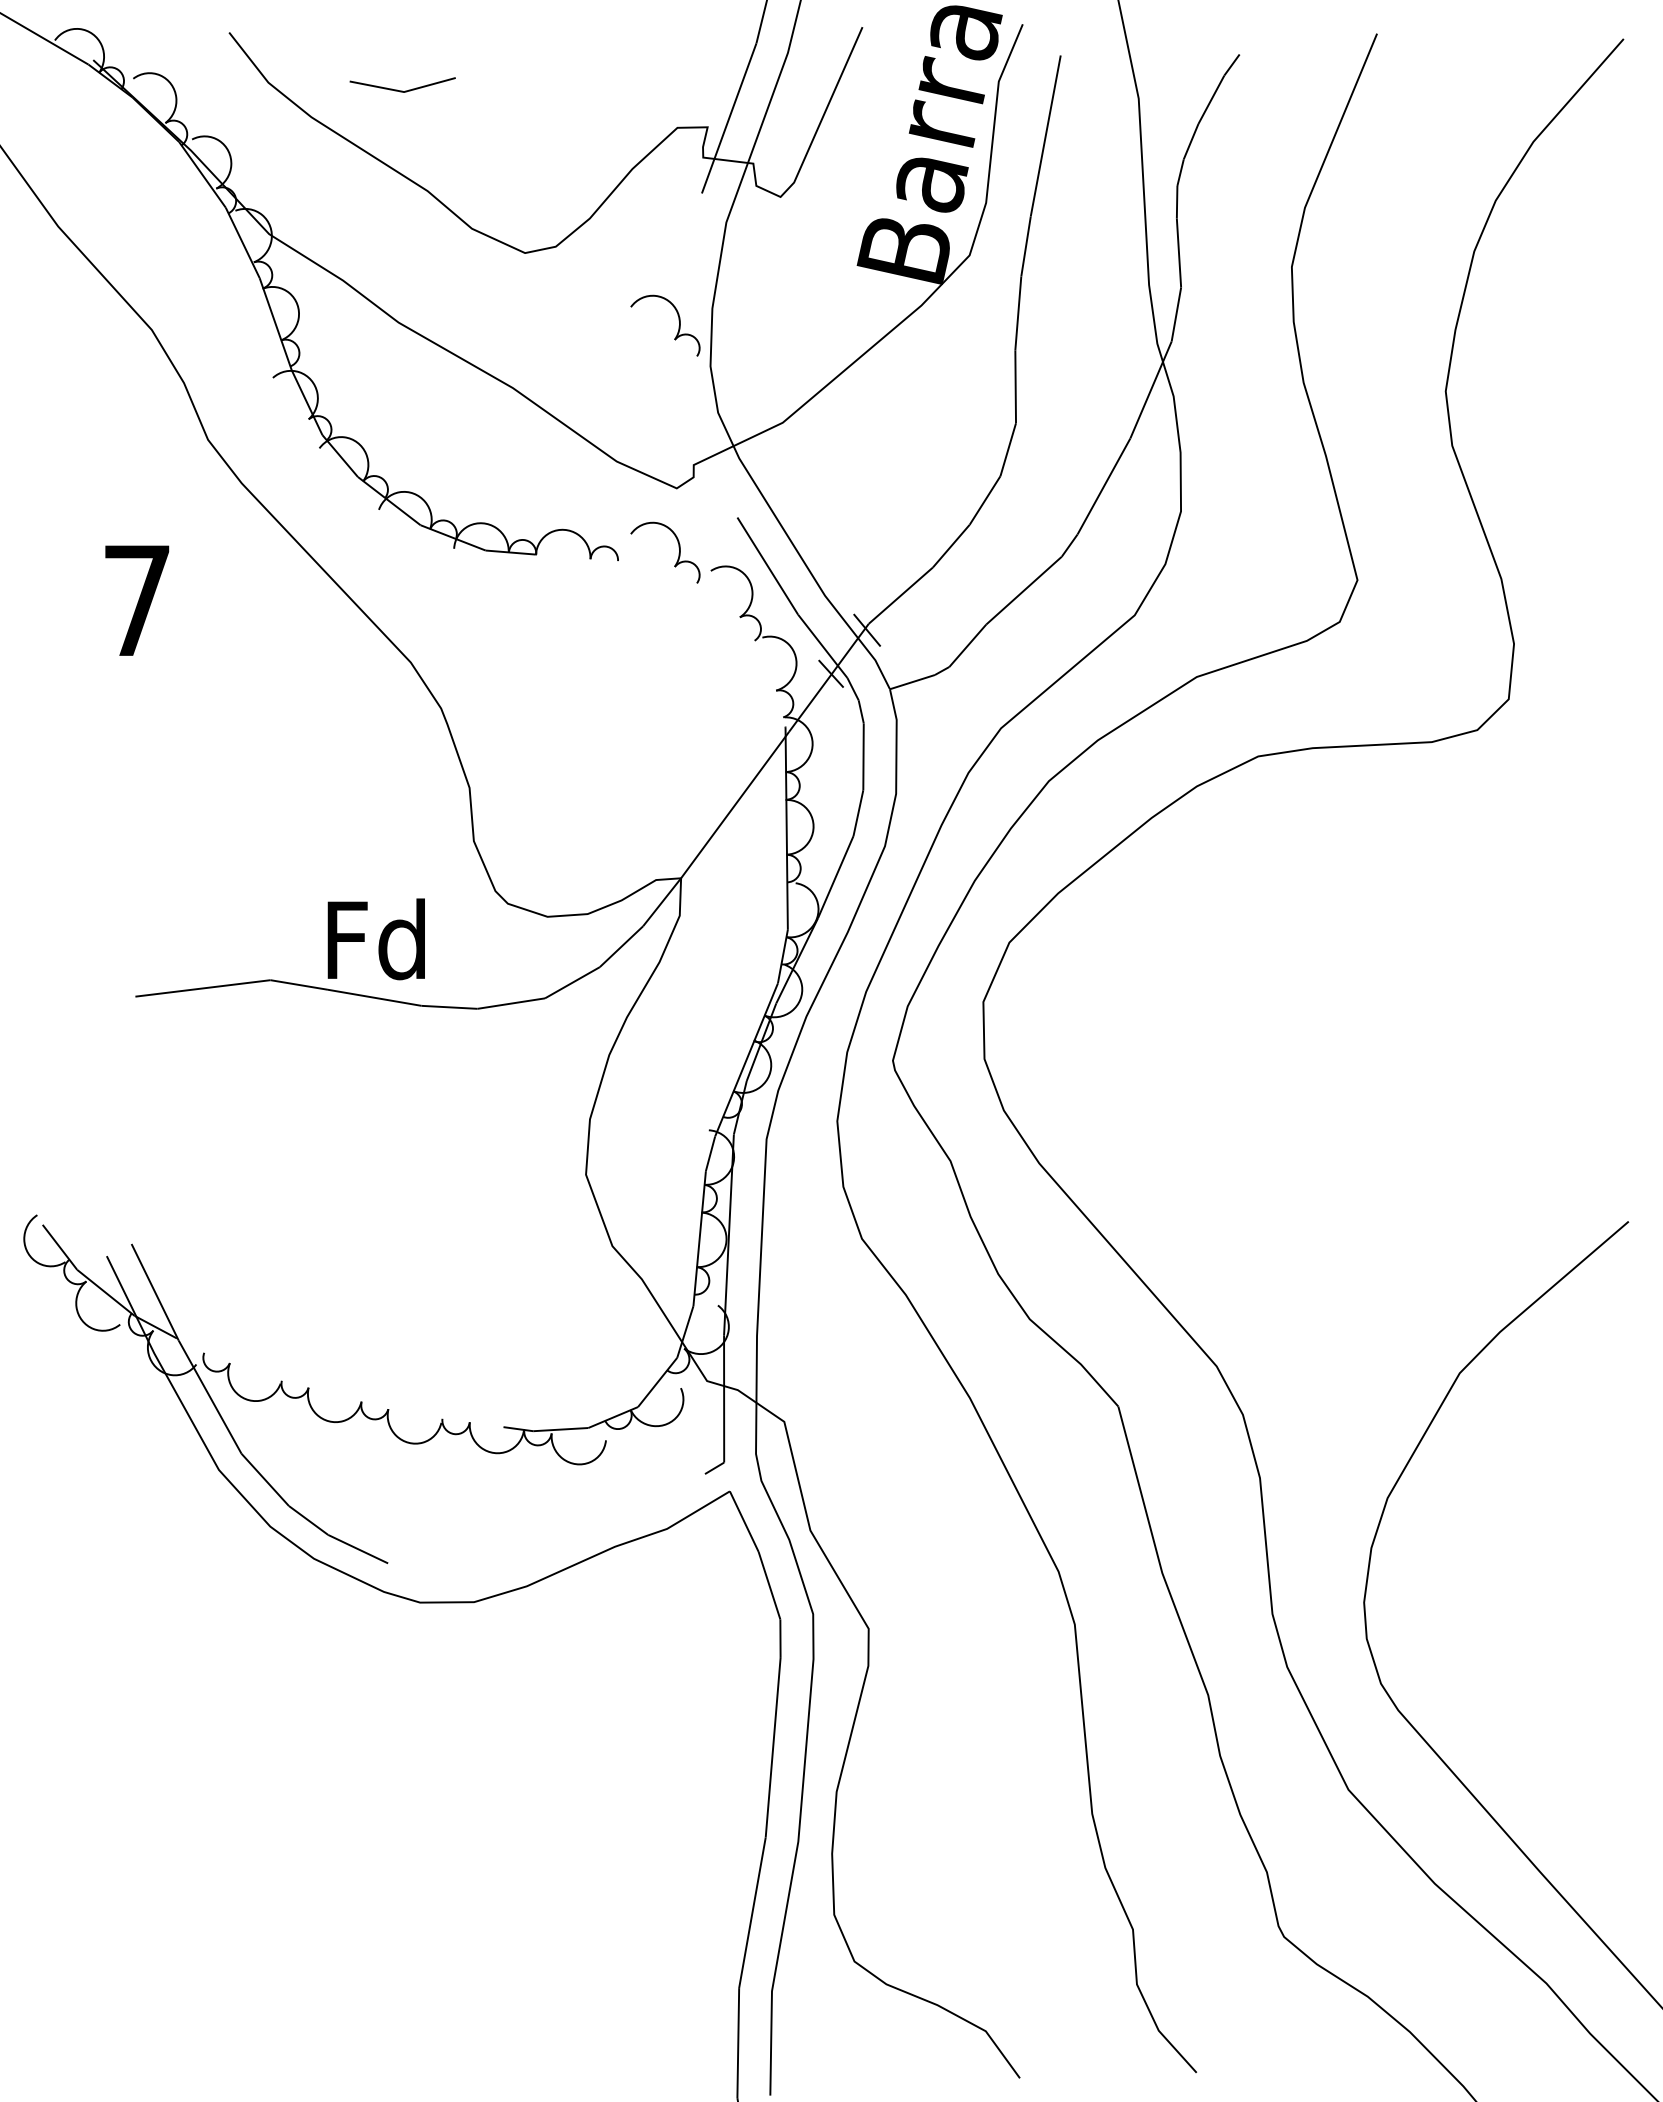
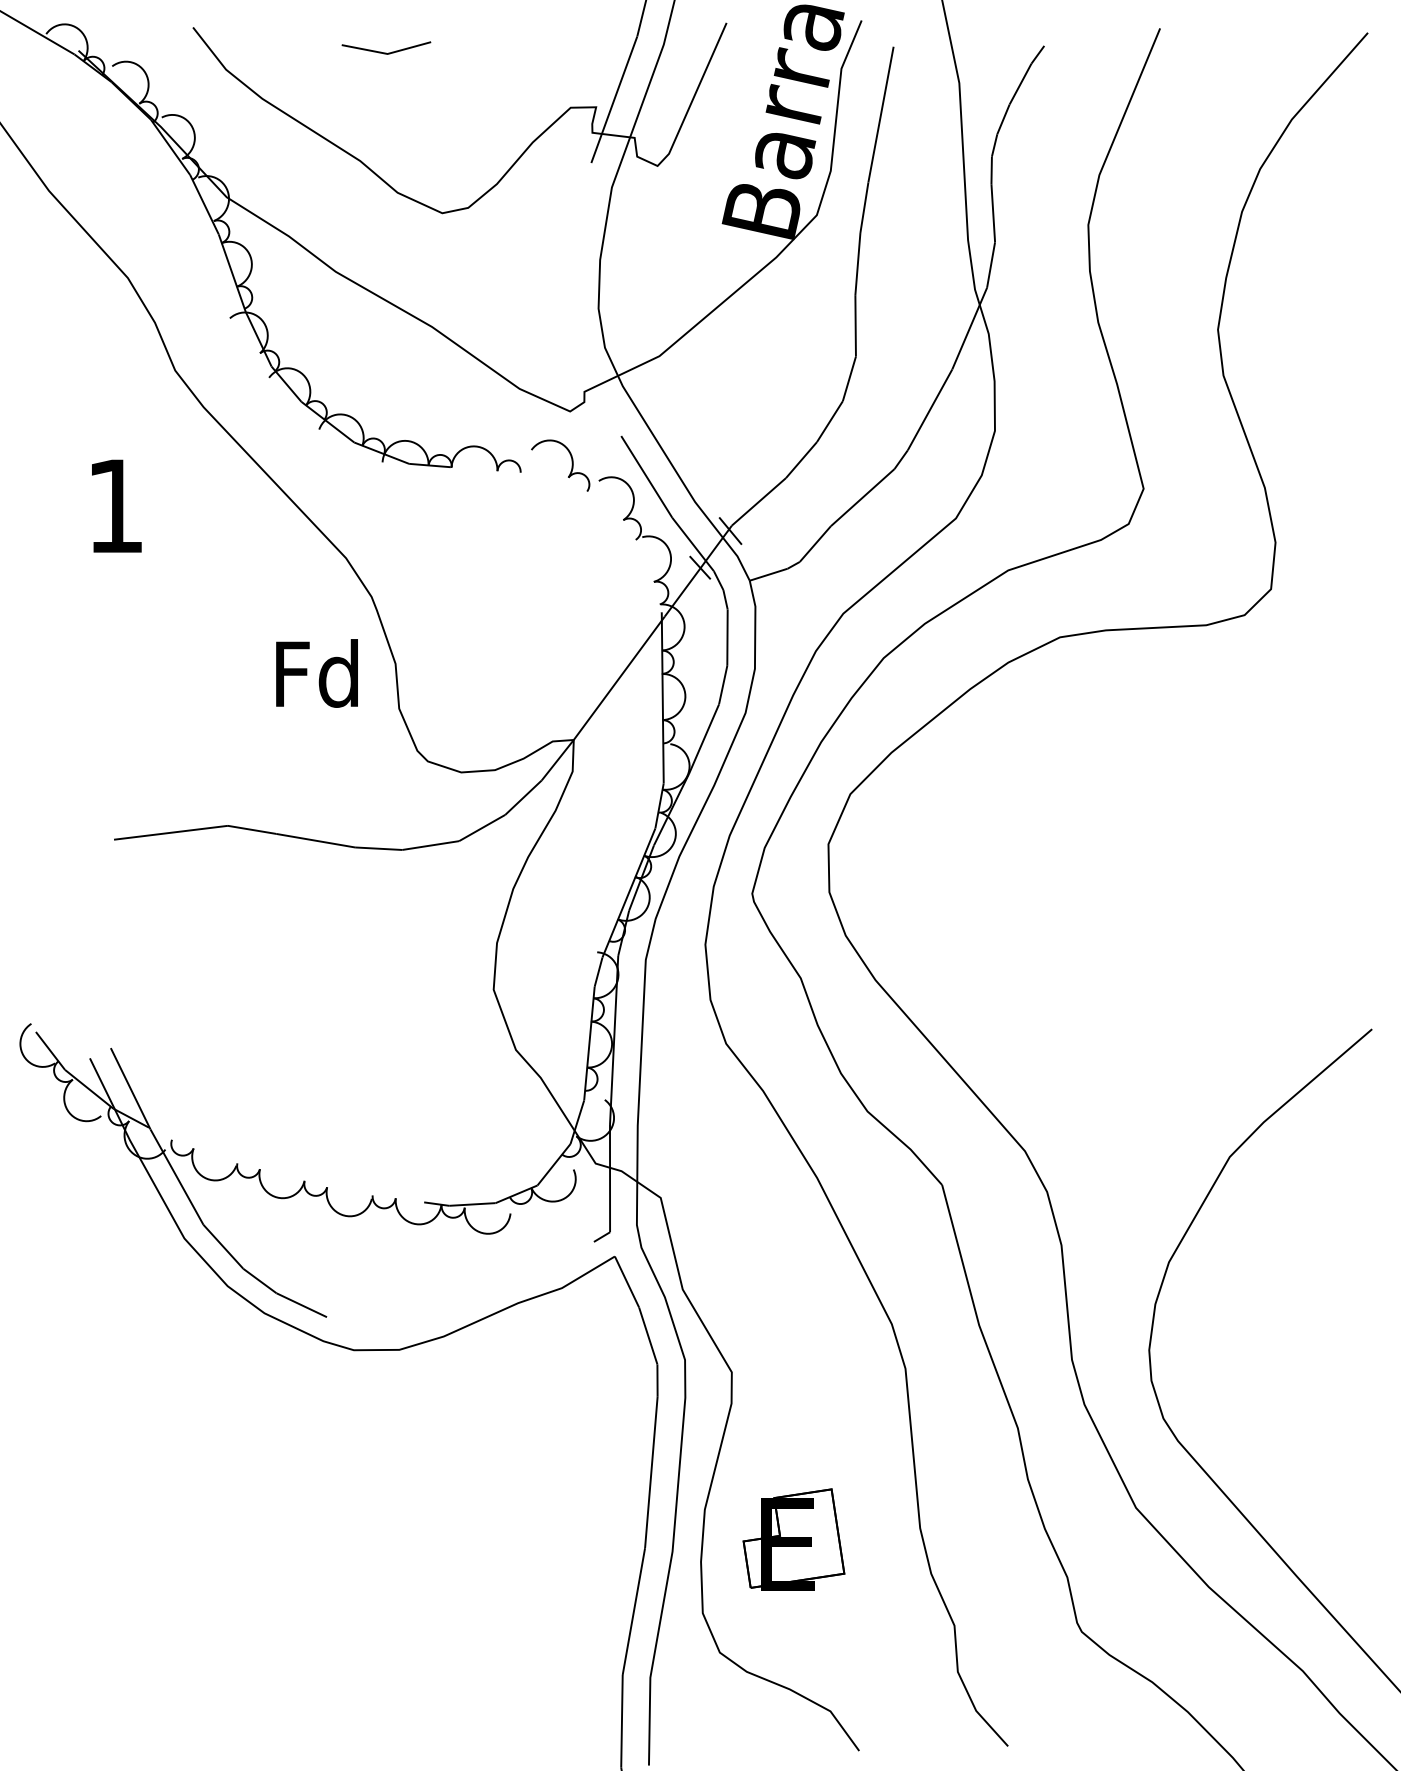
line: (402, 90) -> (386, 52), moved
part: (678, 326) -> (571, 275), removed
text: (137, 600) -> (115, 505), 7 -> 1
text: (375, 939) -> (316, 673), moved
part: (942, 1827) -> (794, 1539), added

